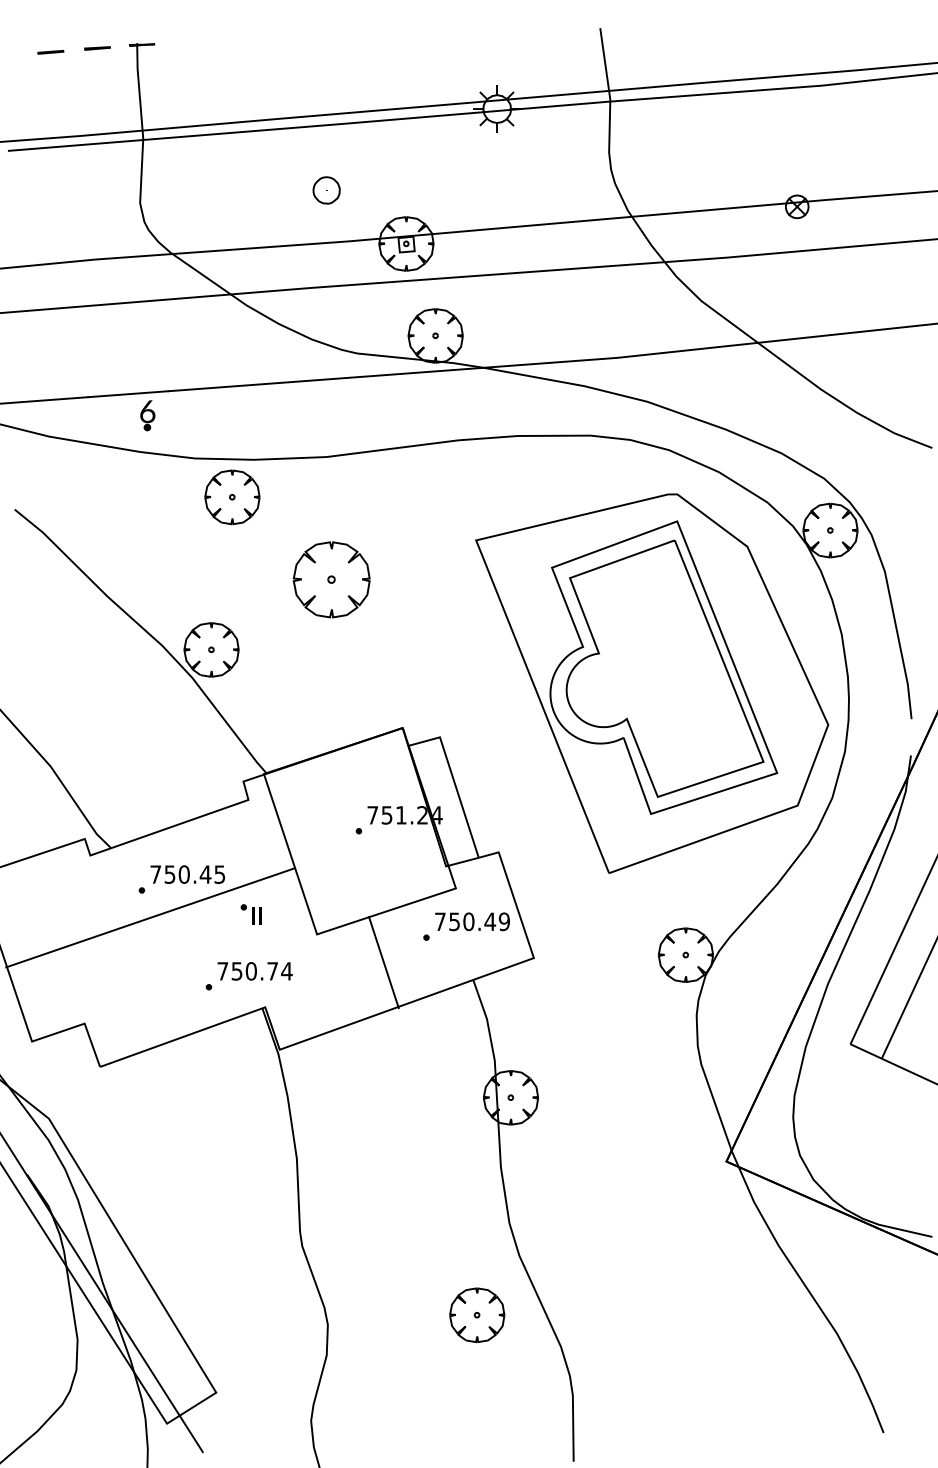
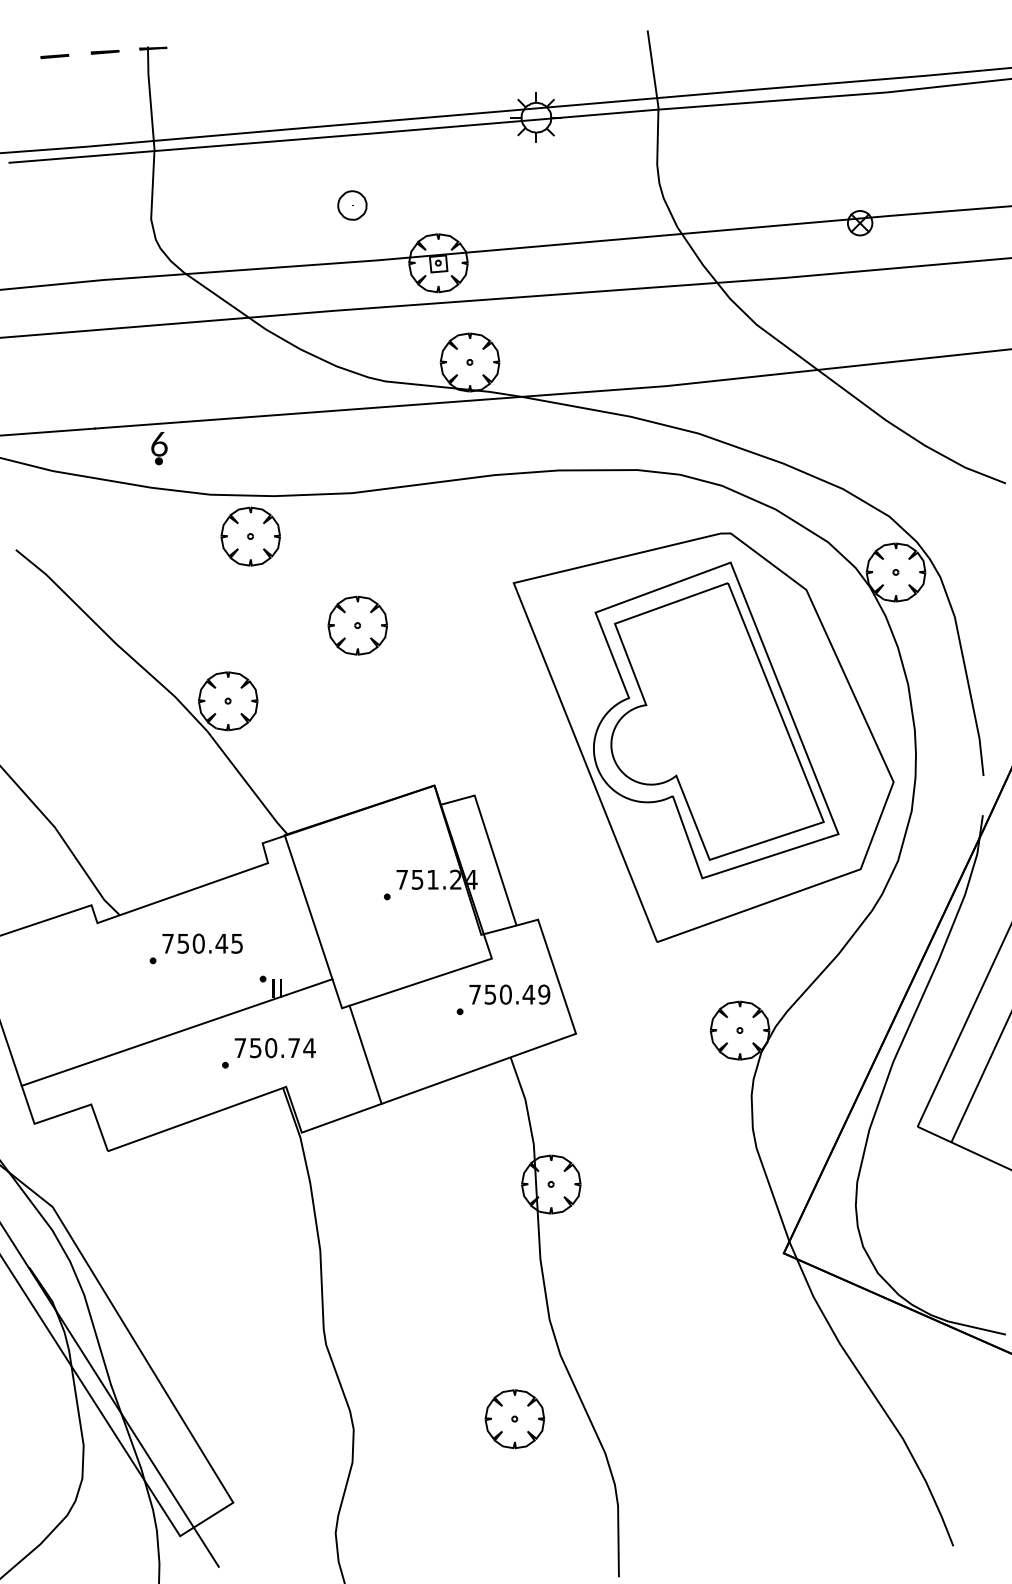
part: (331, 579) -> (357, 625), size x0.71
line: (150, 917) -> (177, 1032), moved
line: (383, 962) -> (365, 1054), moved

